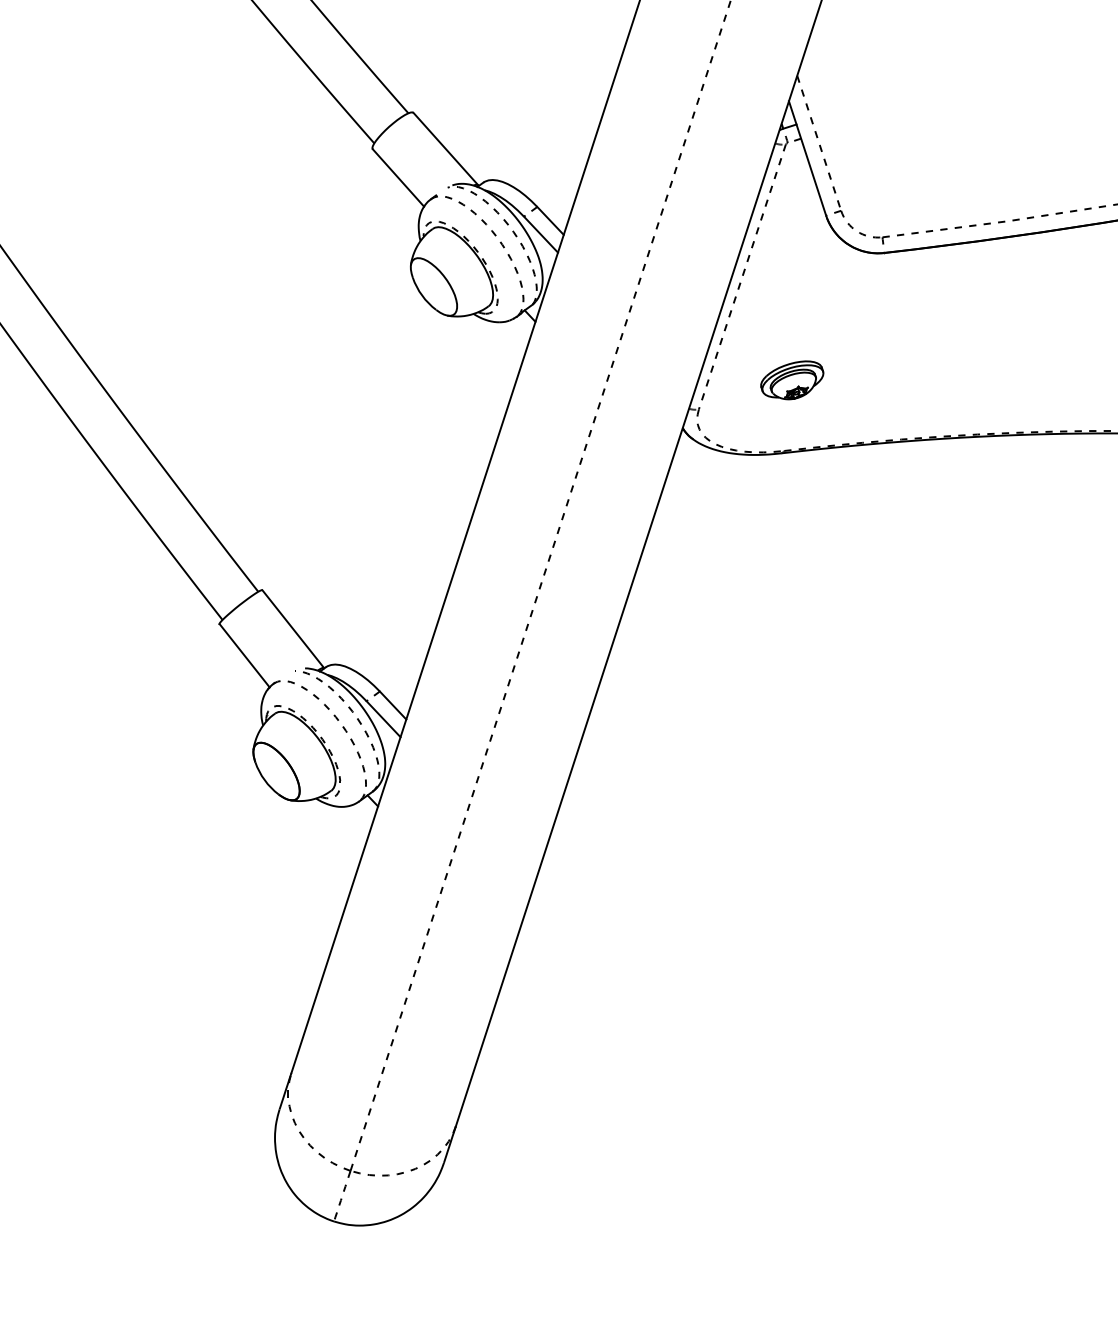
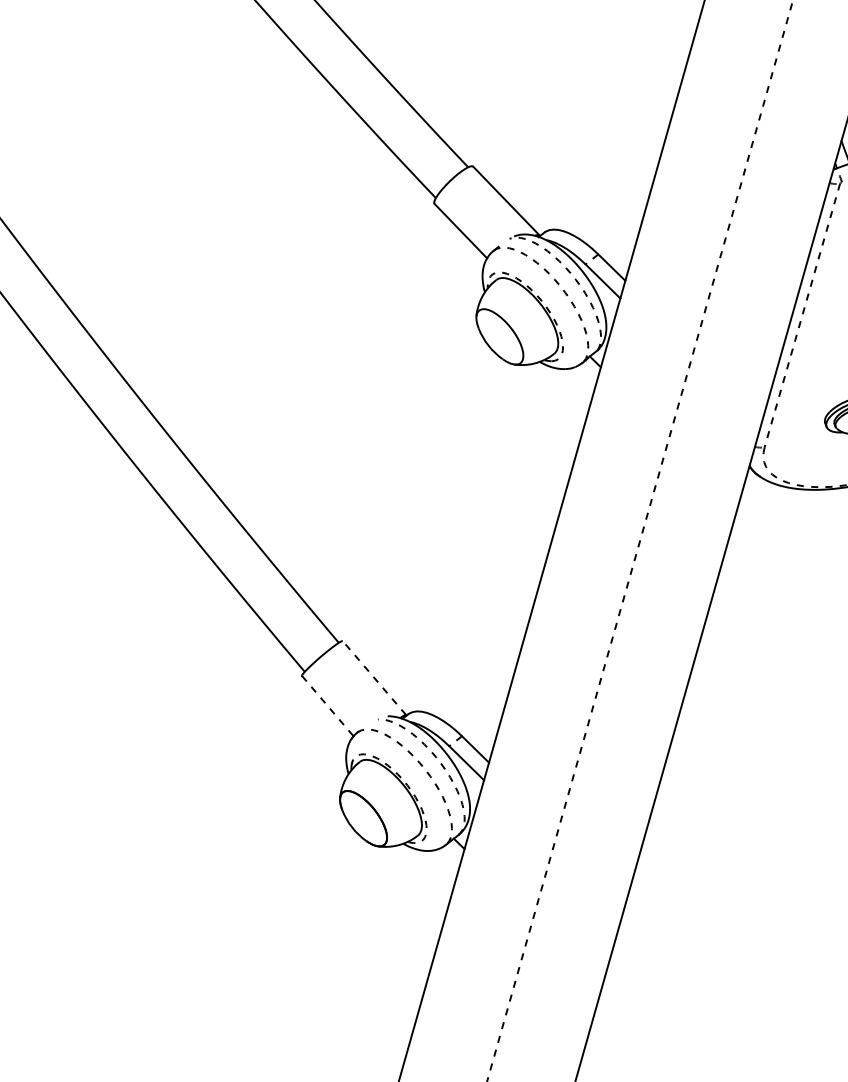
line: (292, 628) -> (373, 677), solid -> dashed
line: (244, 656) -> (327, 706), solid -> dashed

